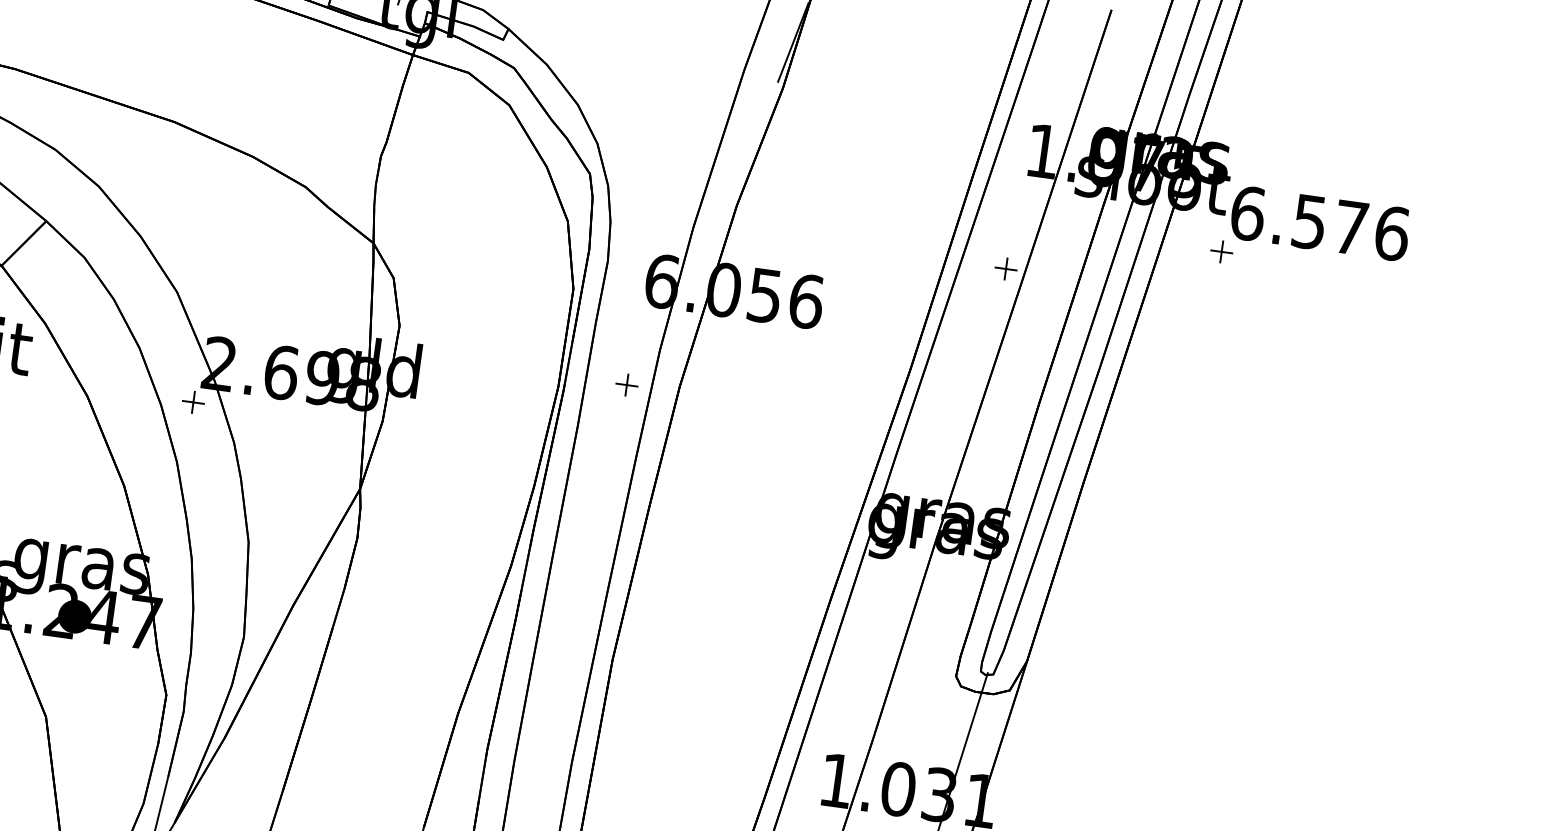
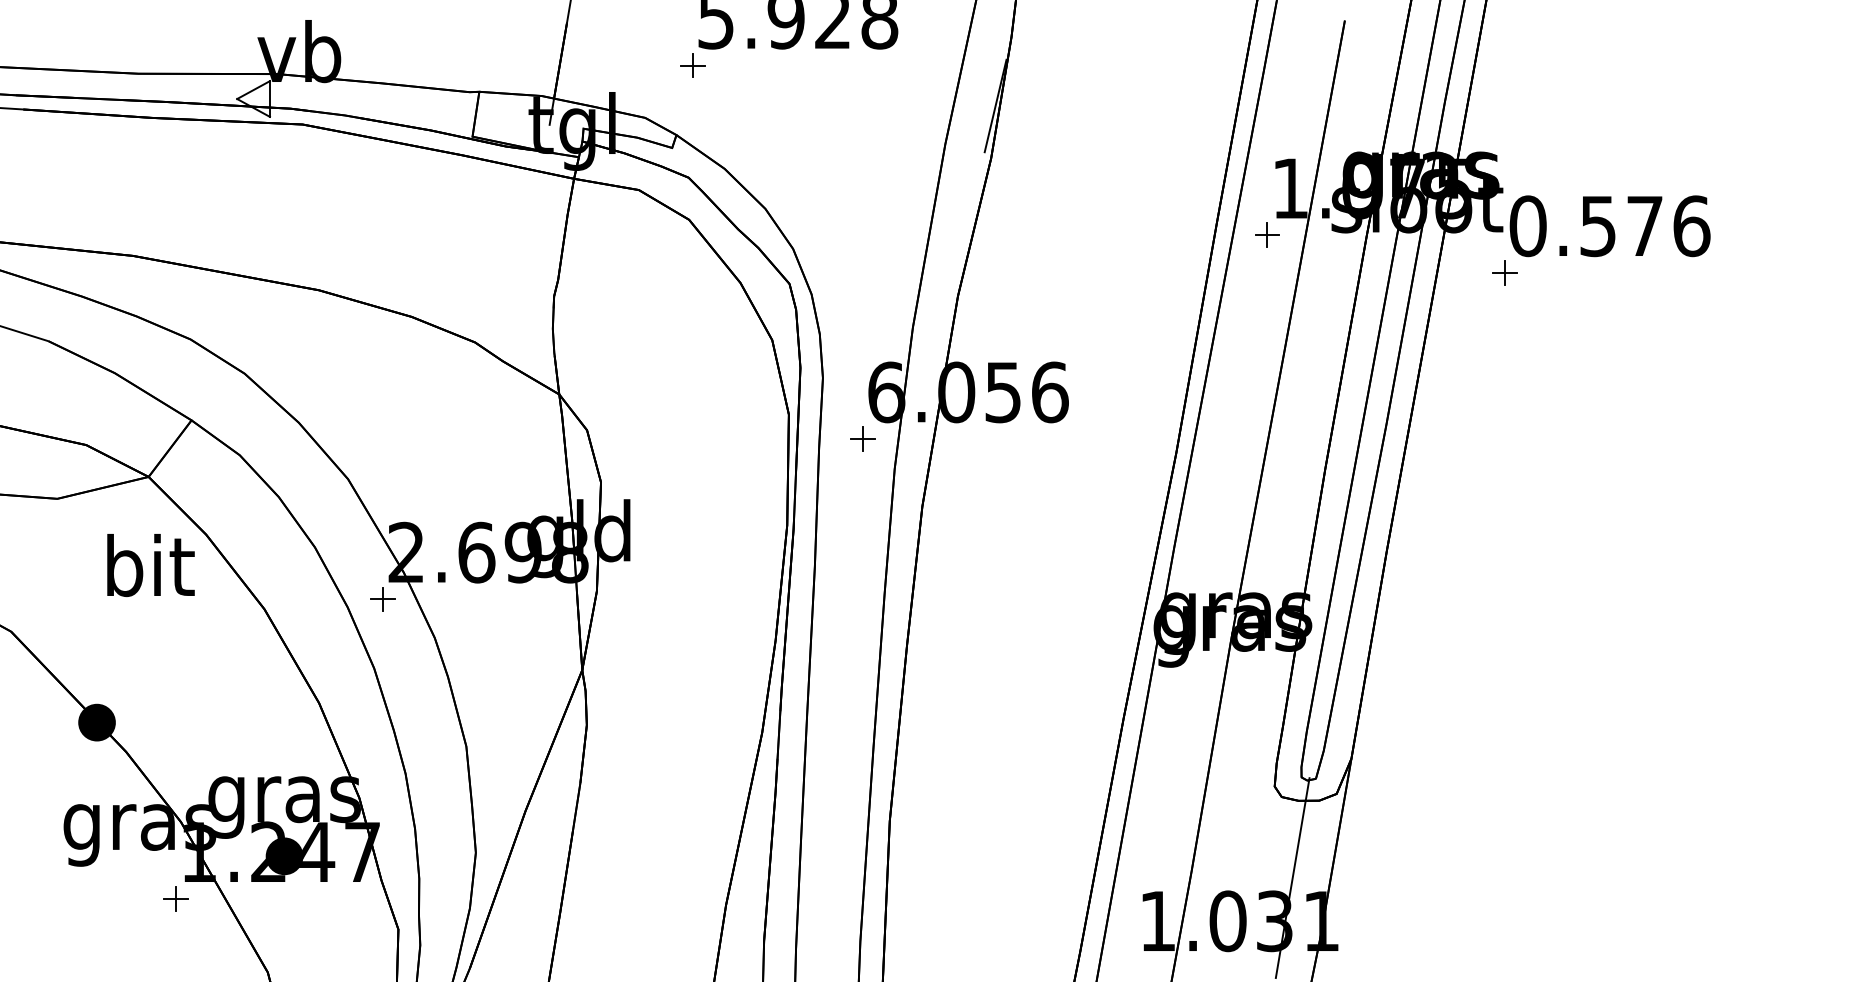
text: (1247, 212) -> (1527, 225), 6.576 -> 0.576
part: (1006, 268) -> (1267, 234), moved
part: (626, 384) -> (862, 438), moved

